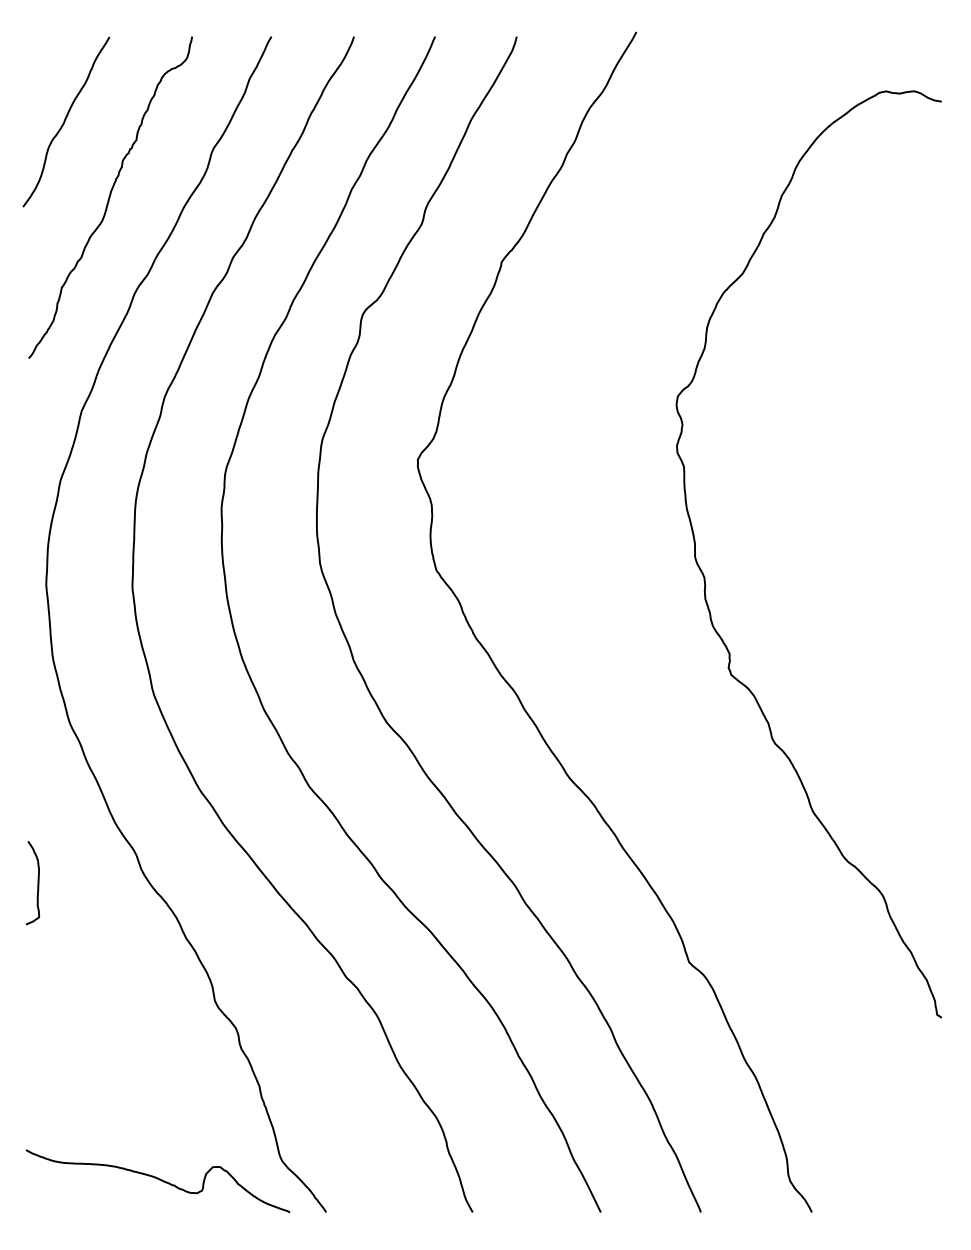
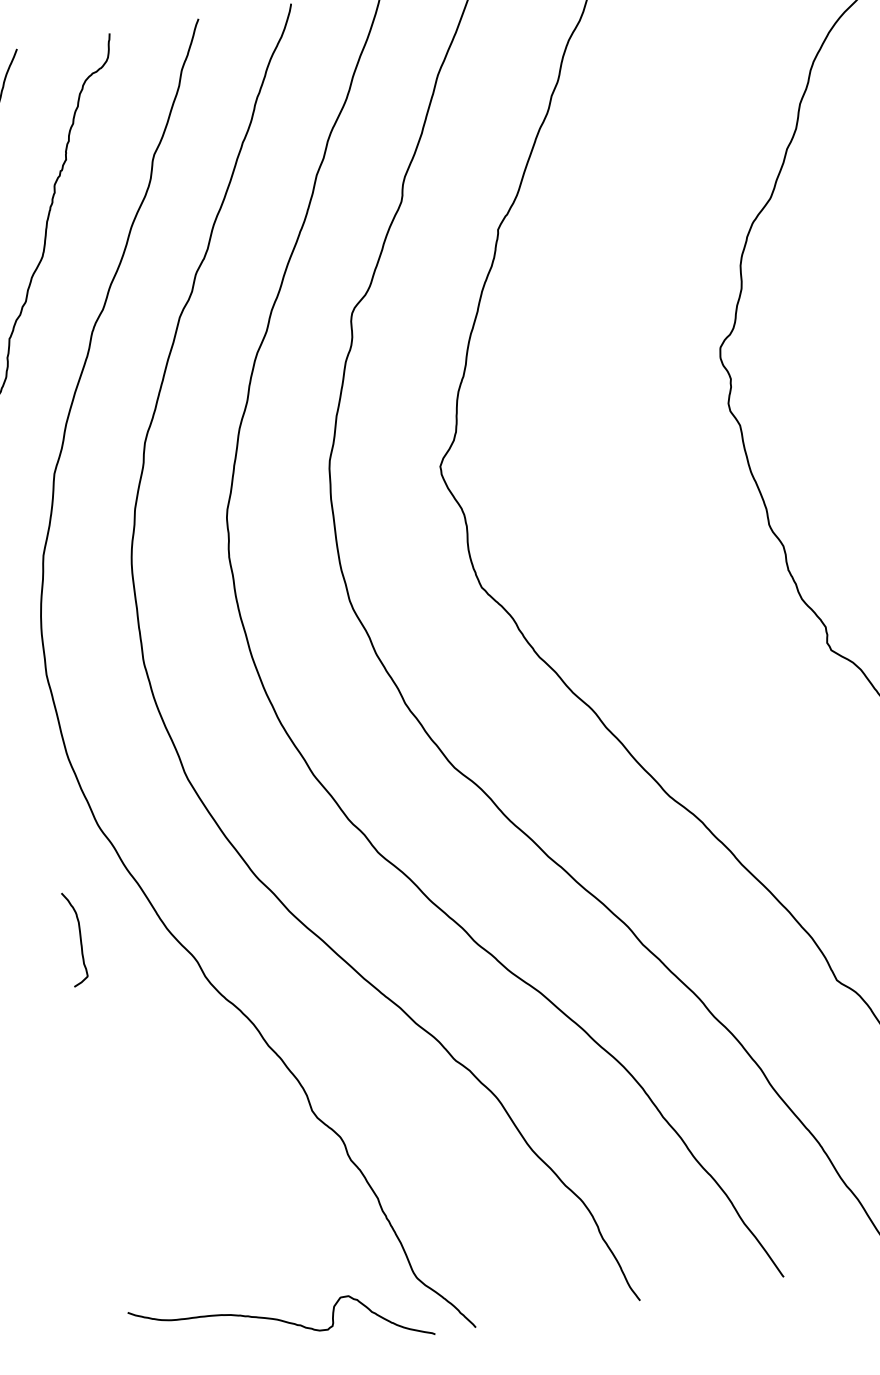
curve: (37, 883) -> (79, 938), moved

